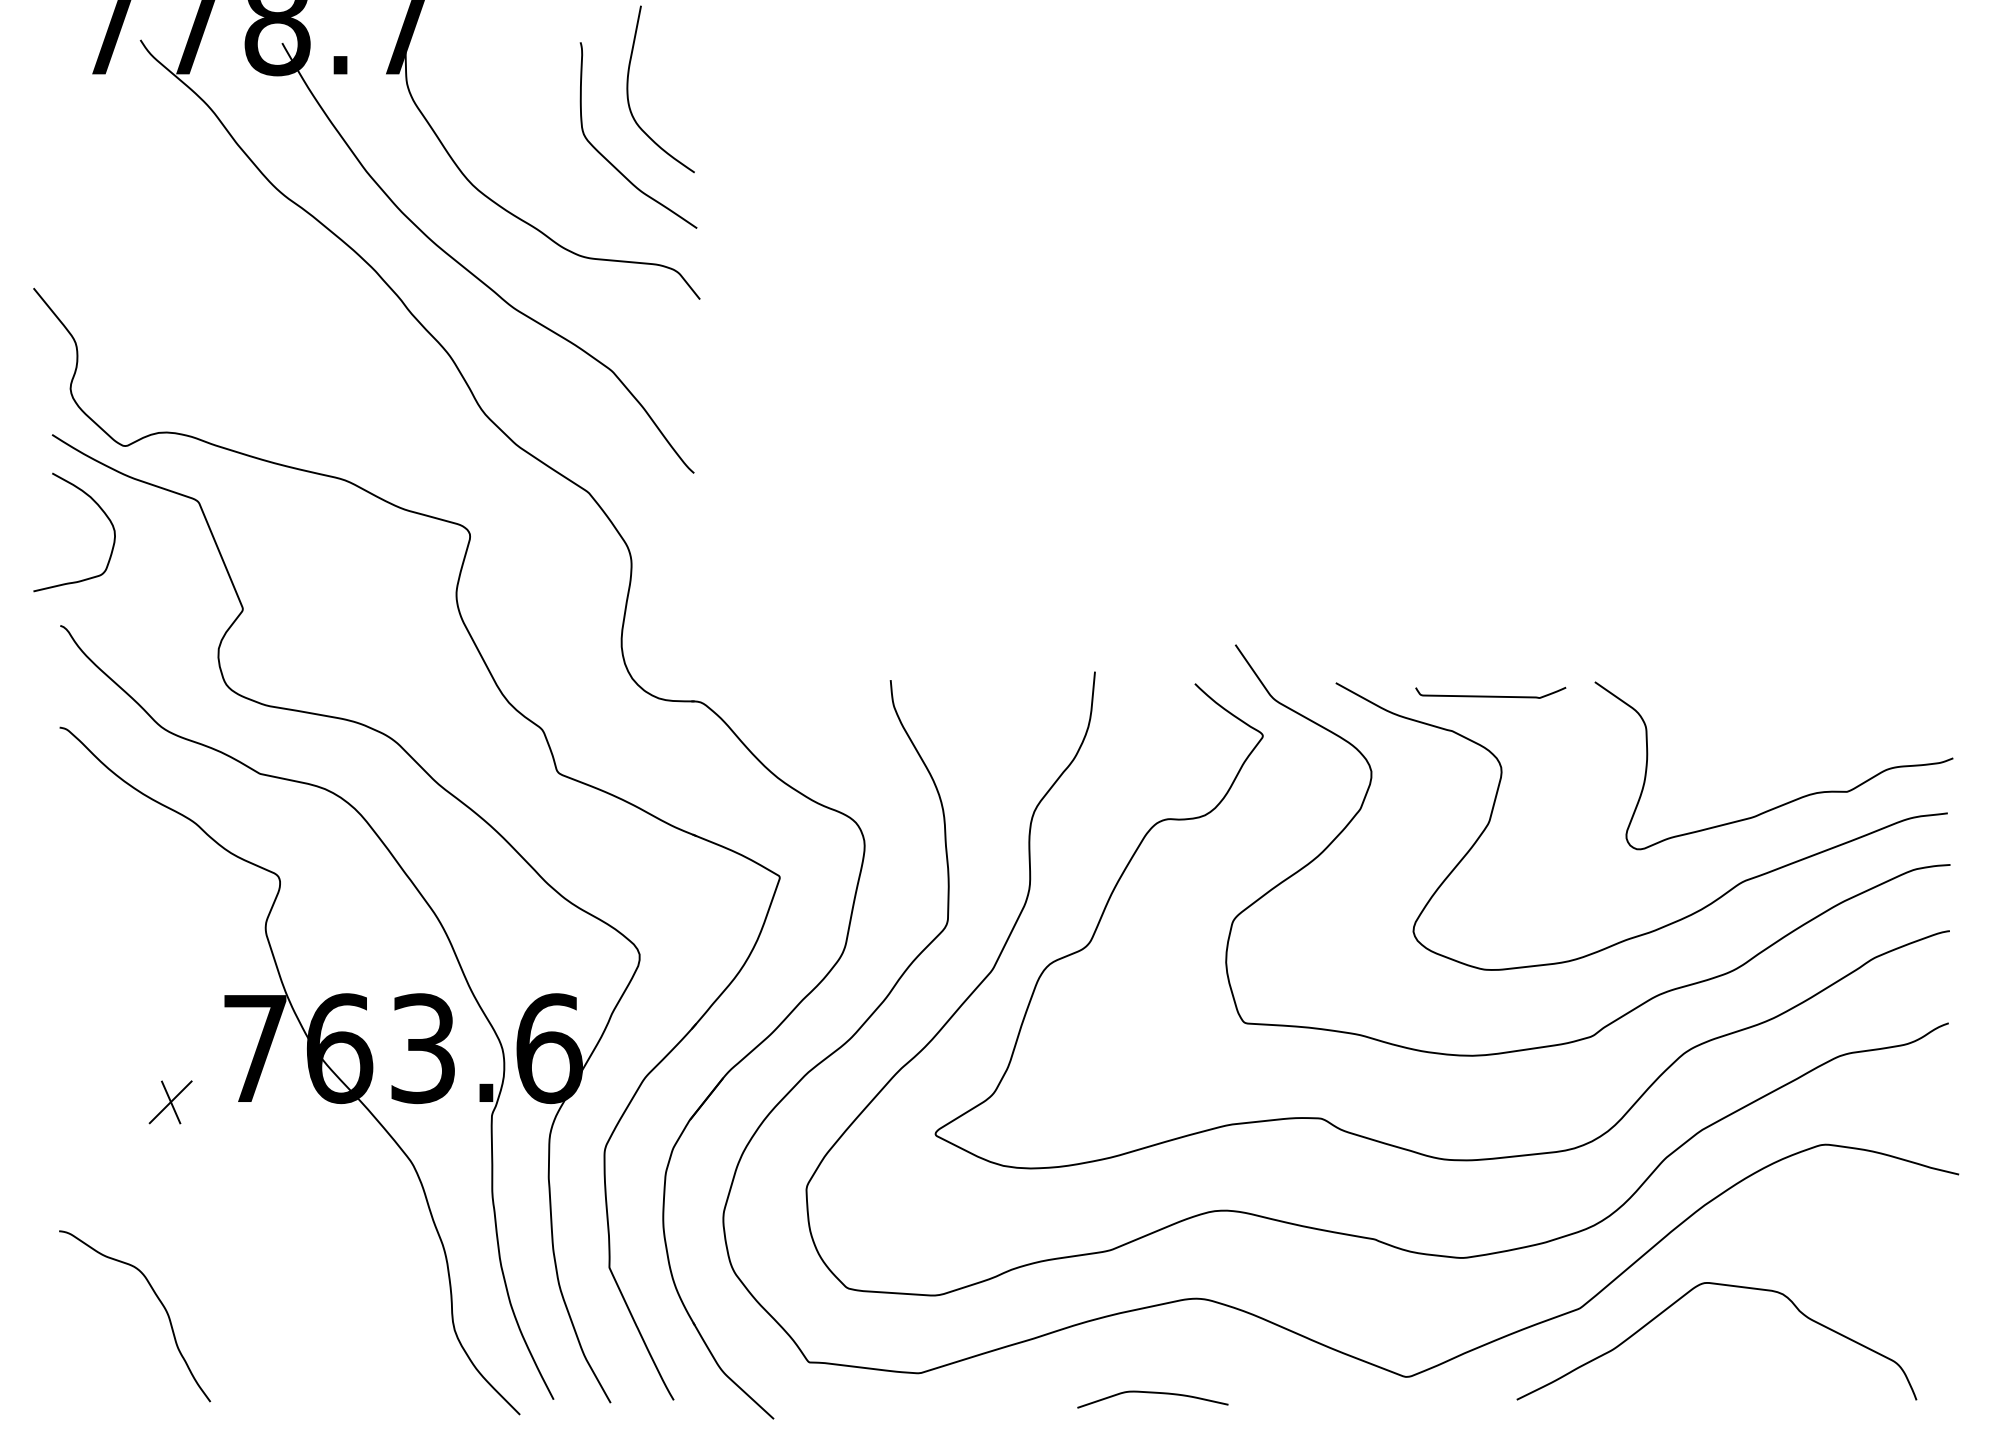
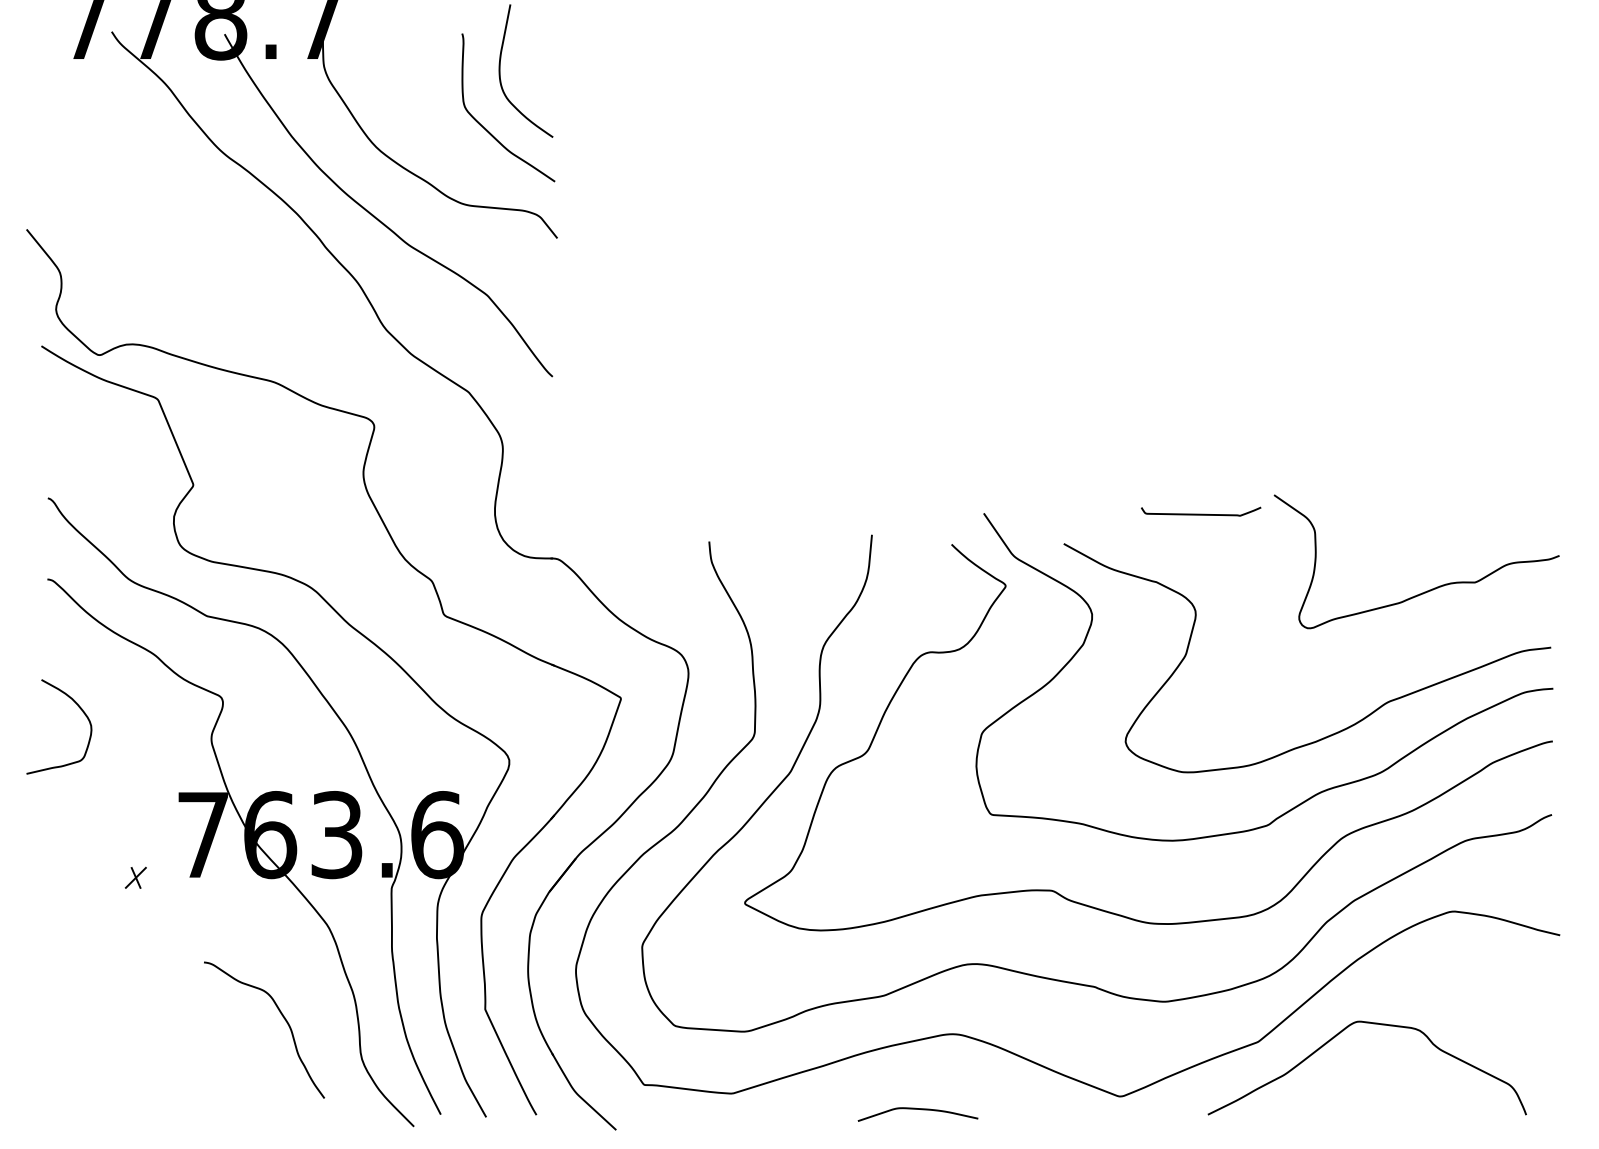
curve: (98, 508) -> (78, 707), moved
curve: (1491, 695) -> (1201, 513), moved
curve: (1790, 800) -> (1429, 589), moved
part: (170, 1101) -> (135, 877), size x0.6
curve: (158, 1301) -> (283, 1018), moved

